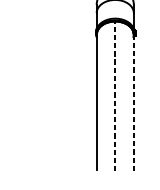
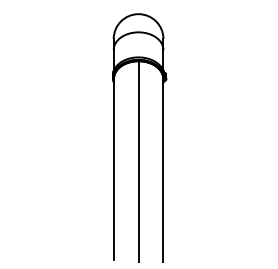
line: (115, 96) -> (138, 161), dashed -> solid
line: (133, 103) -> (163, 170), dashed -> solid

